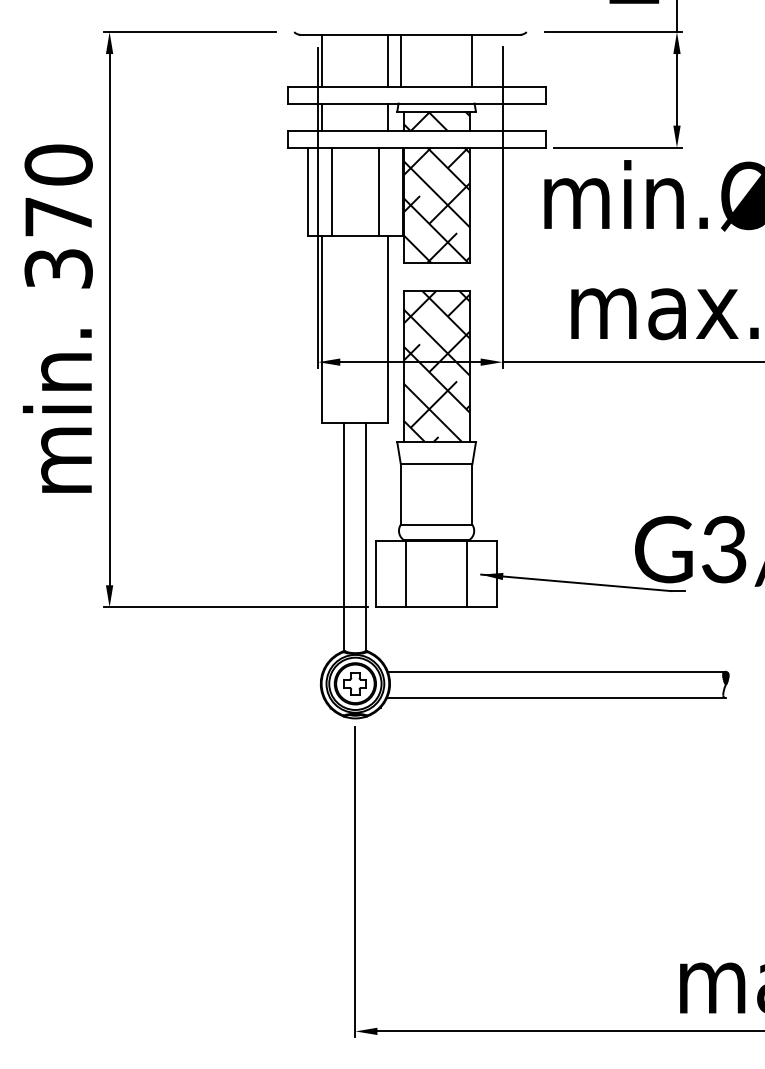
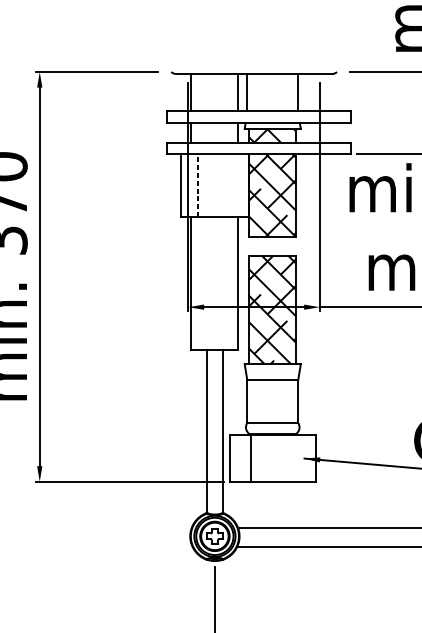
line: (331, 191) -> (197, 185), solid -> dashed
line: (379, 191) -> (232, 185), removed
line: (466, 574) -> (294, 458), removed

